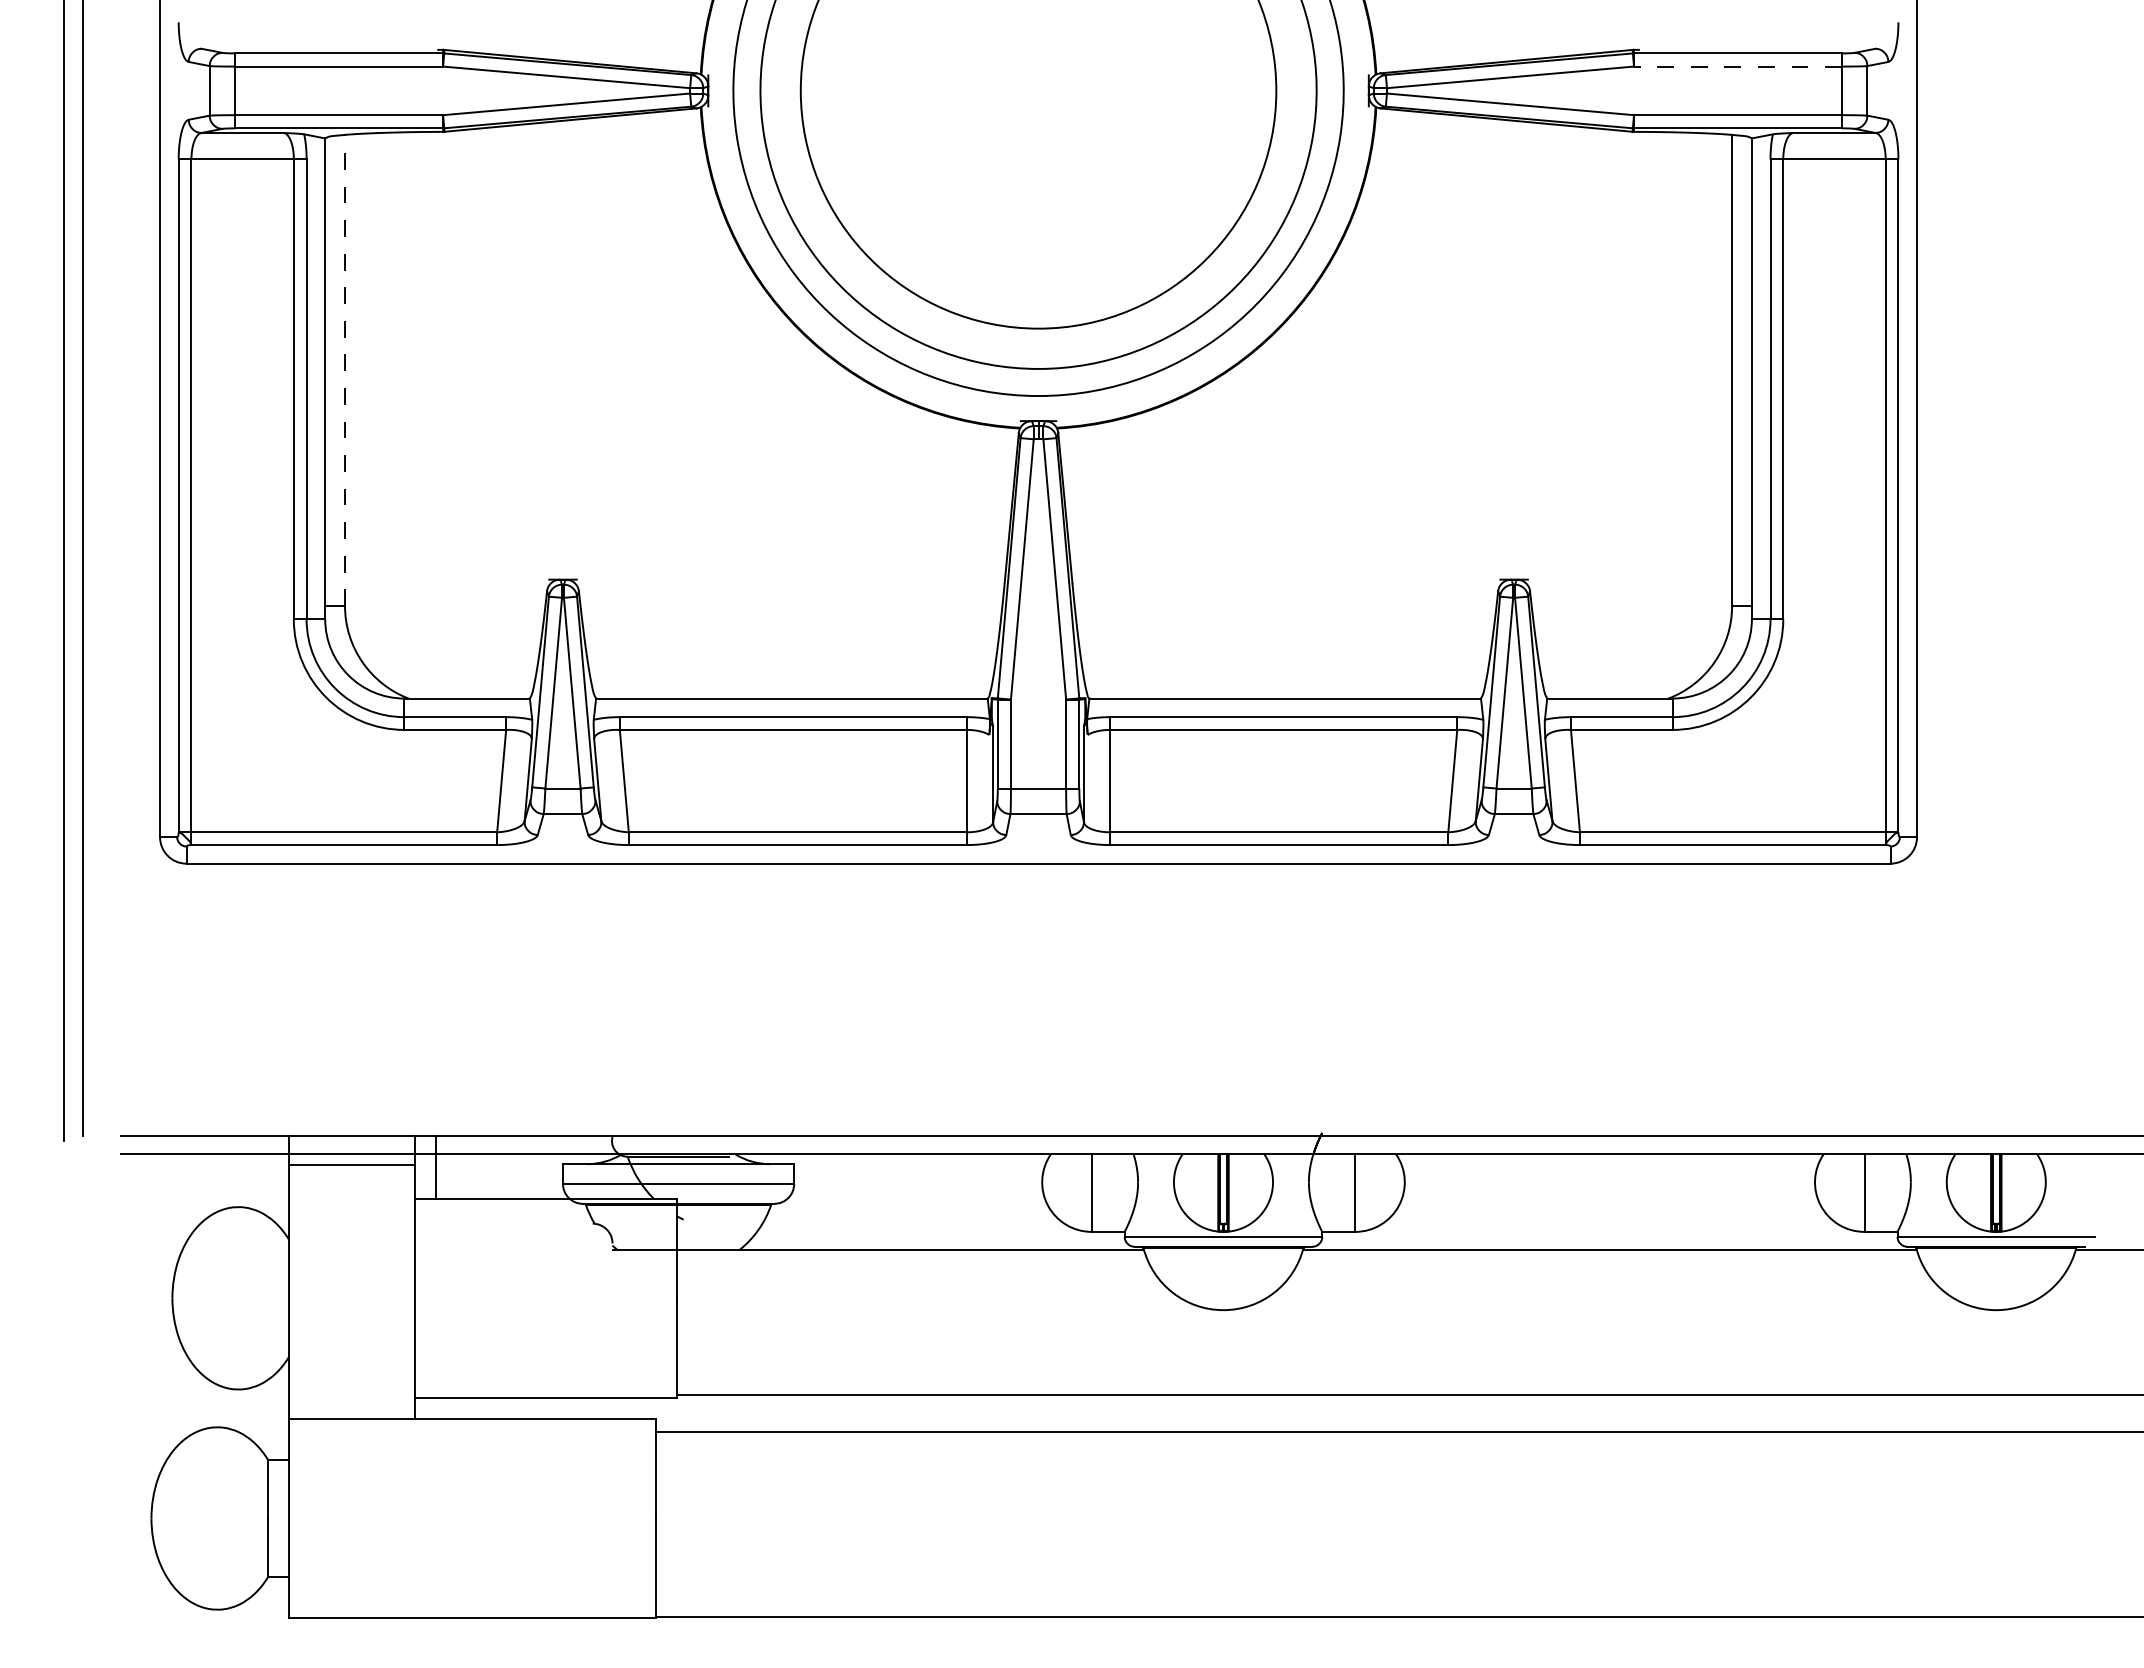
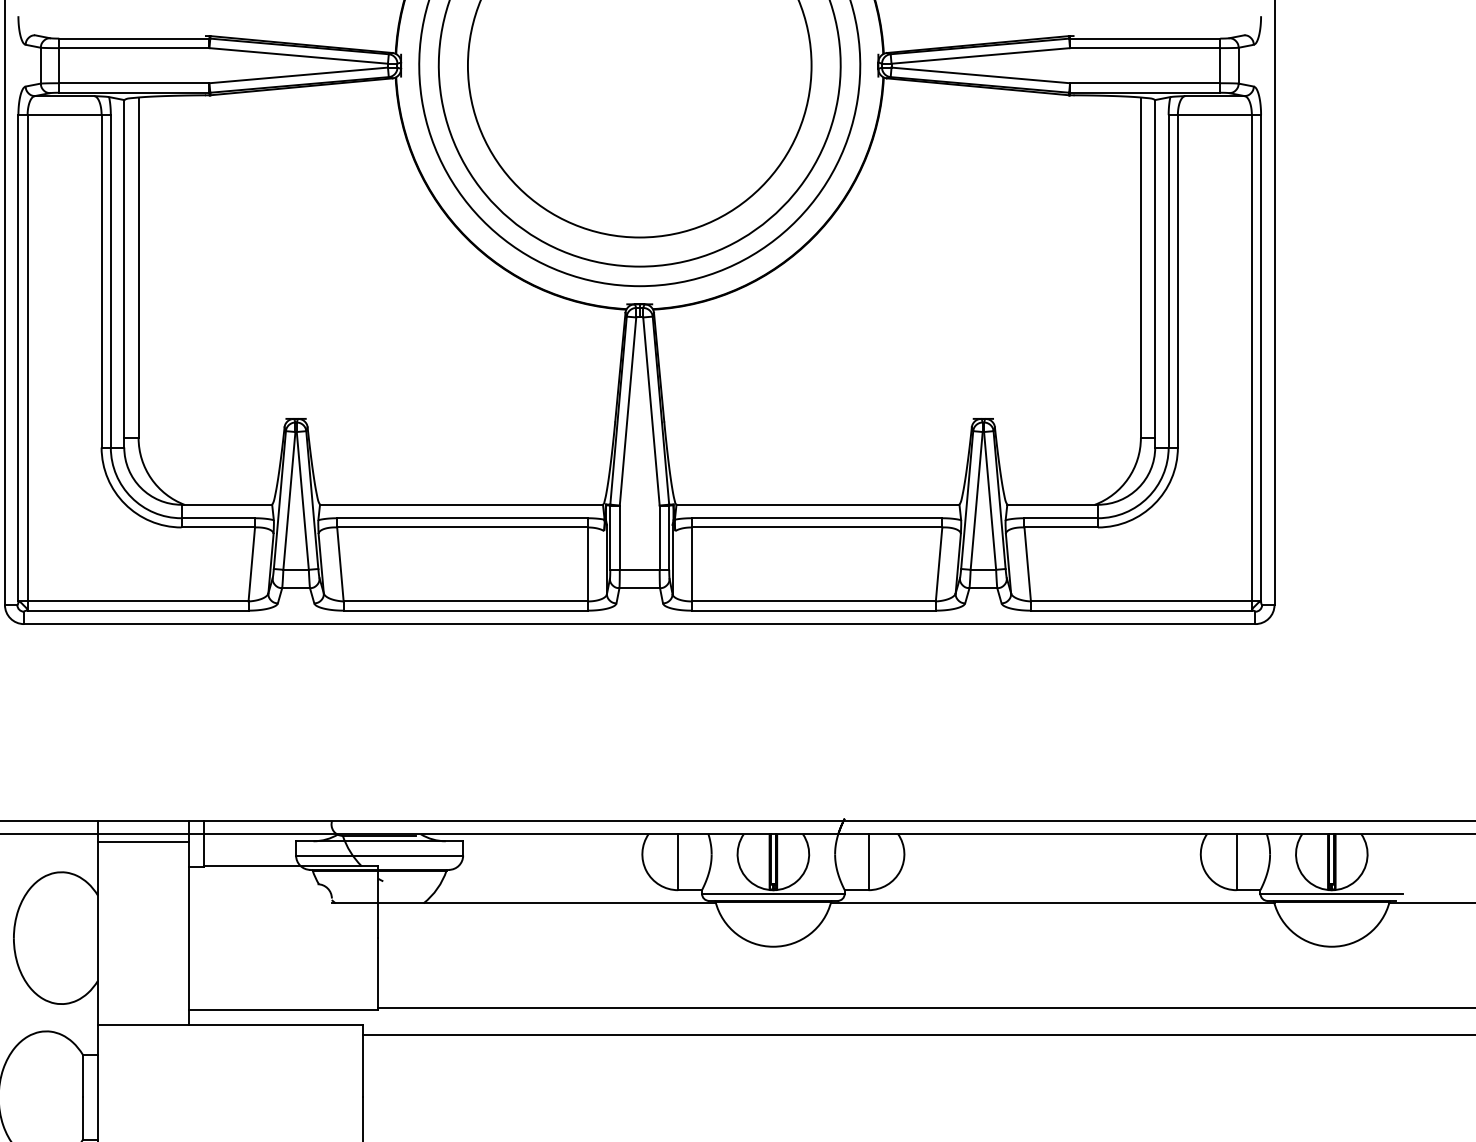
line: (1737, 66) -> (1144, 48), dashed -> solid
line: (345, 370) -> (138, 267), dashed -> solid

